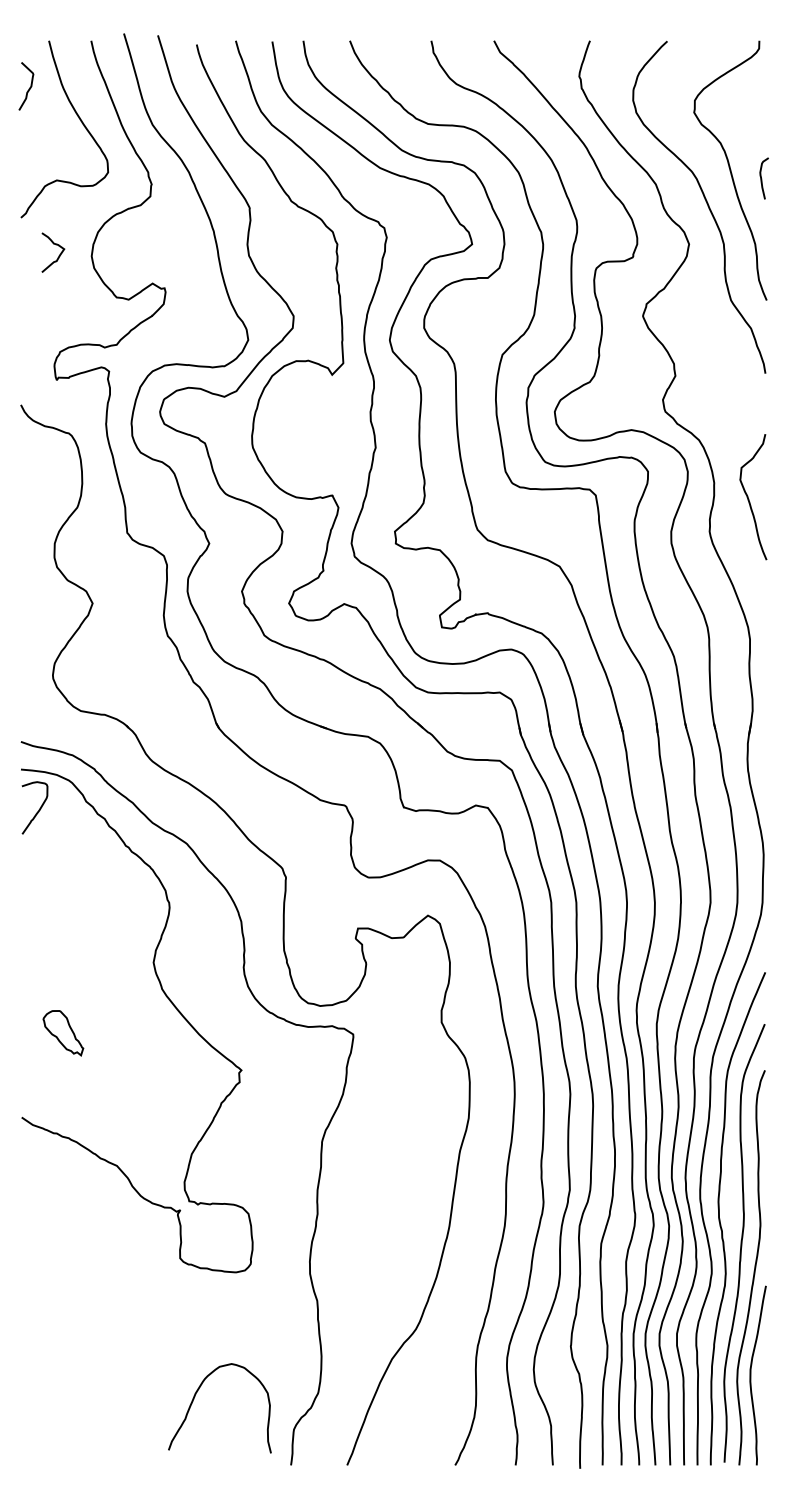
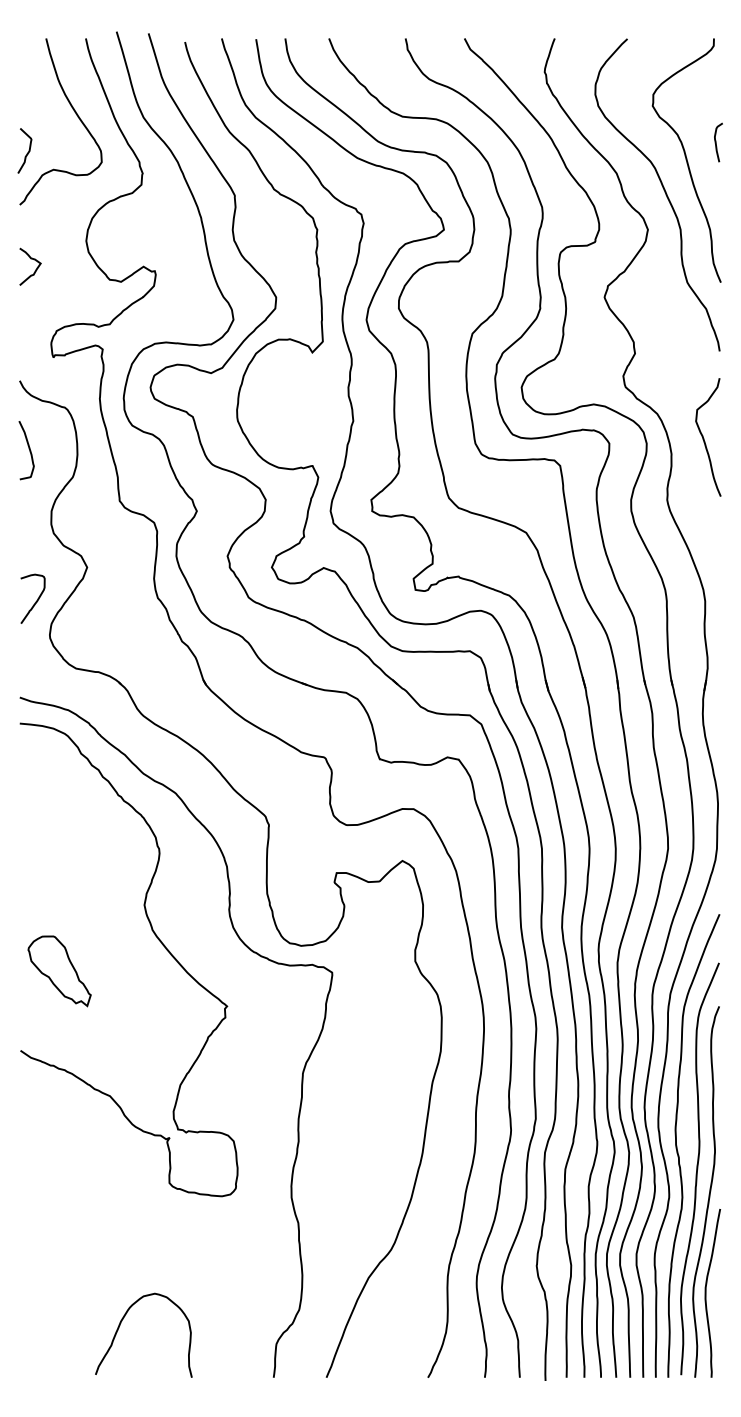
curve: (28, 88) -> (26, 152), moved
curve: (762, 178) -> (716, 142), moved
curve: (58, 255) -> (35, 269), moved
curve: (30, 478) -> (28, 449), added
curve: (749, 499) -> (704, 439), moved
curve: (38, 809) -> (36, 600), moved
part: (63, 1033) -> (59, 971), size x1.67
curve: (194, 1399) -> (119, 1327), moved

